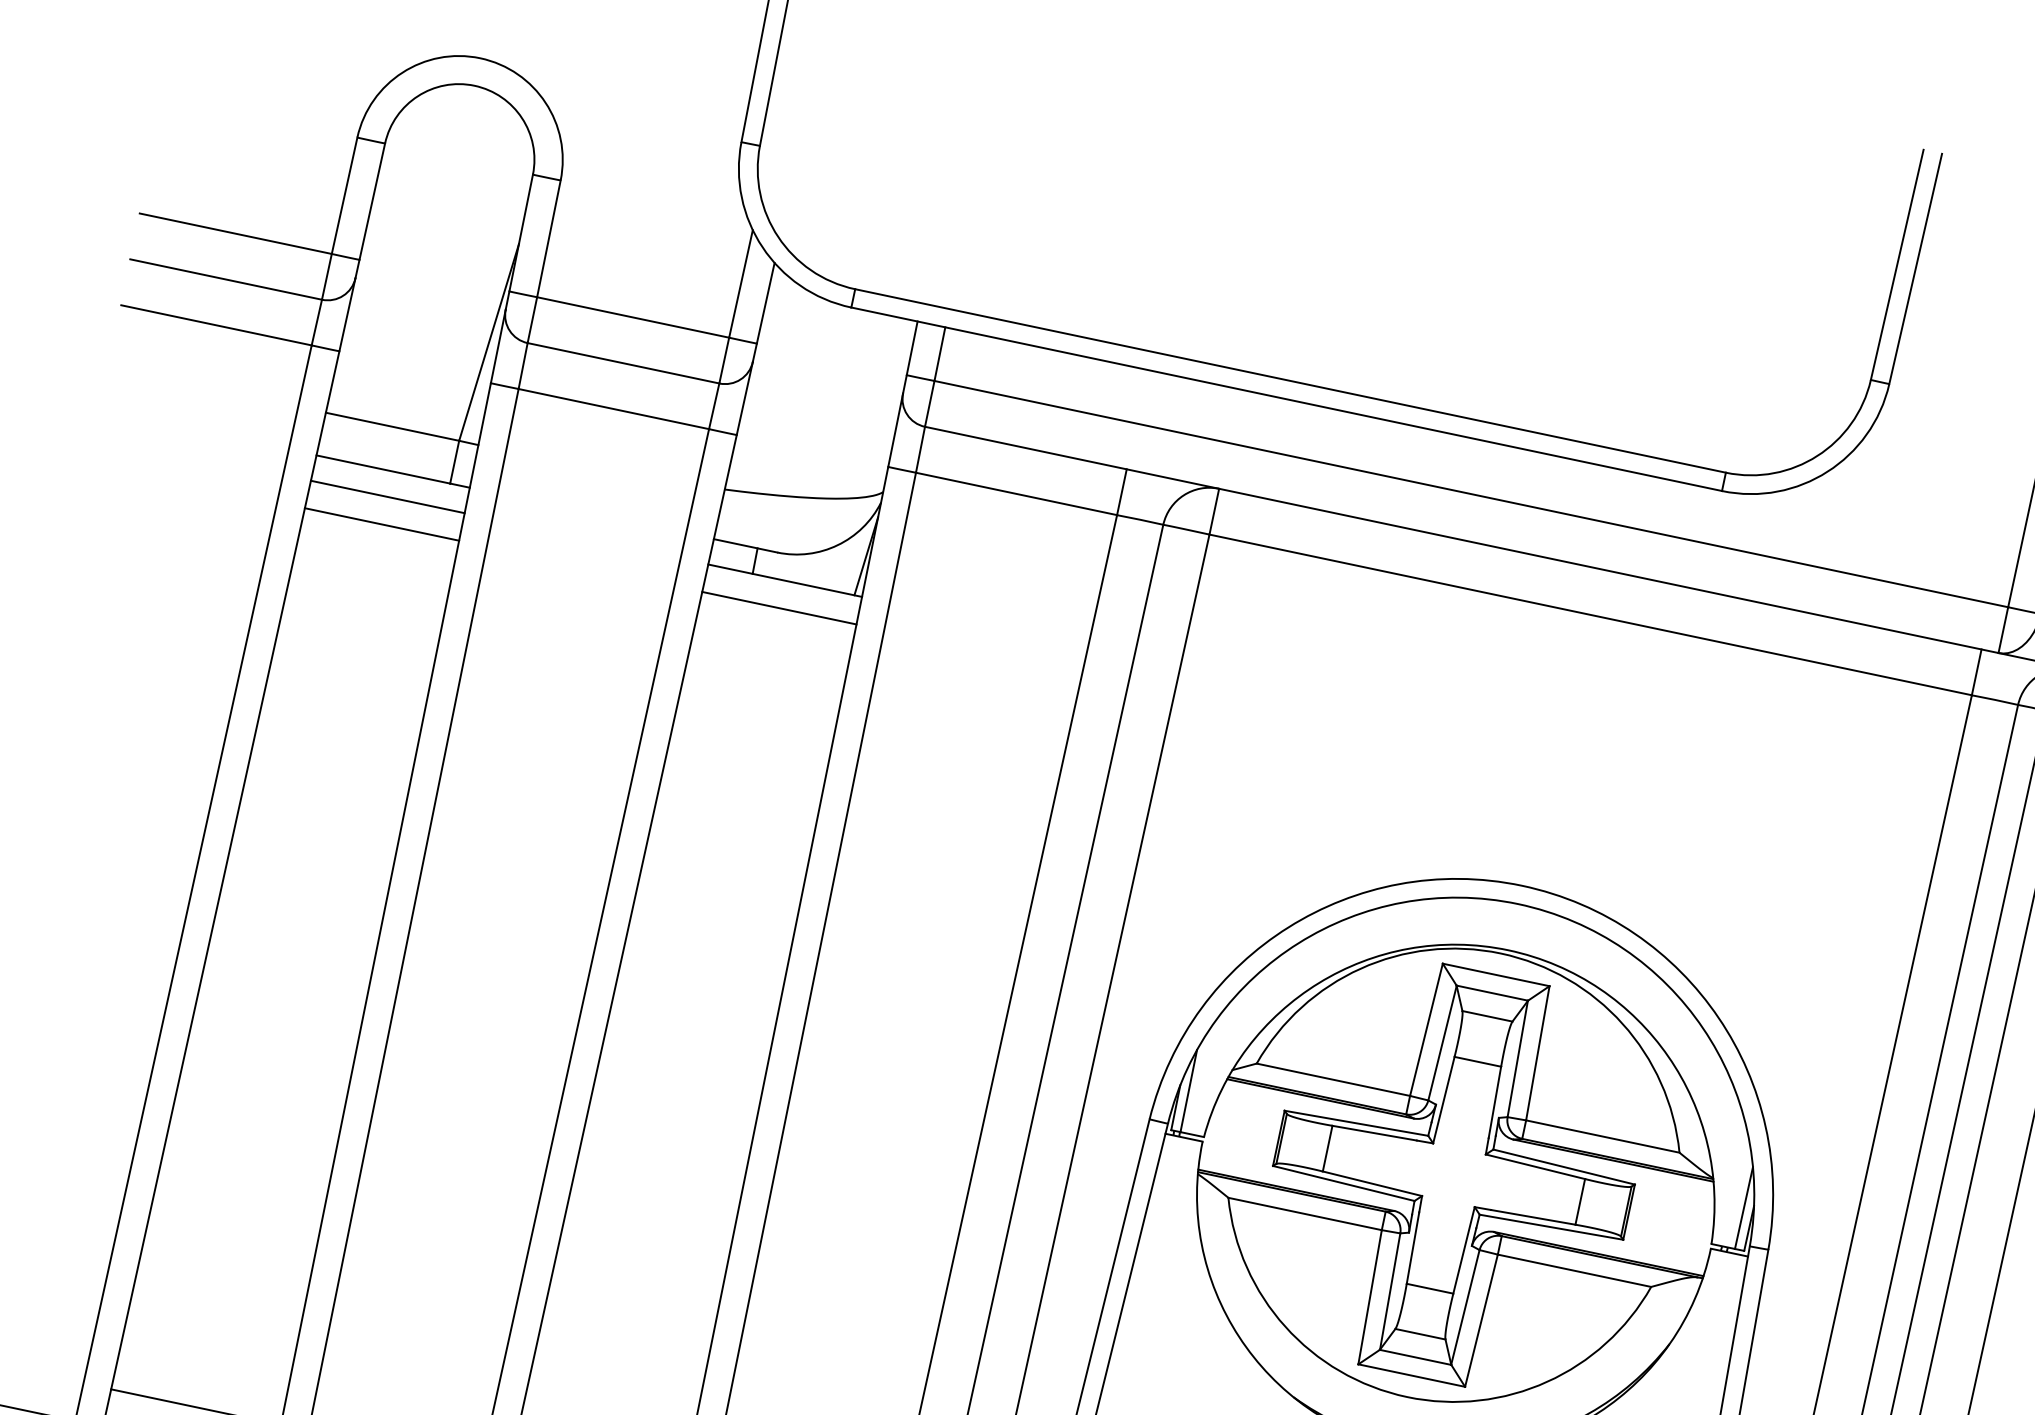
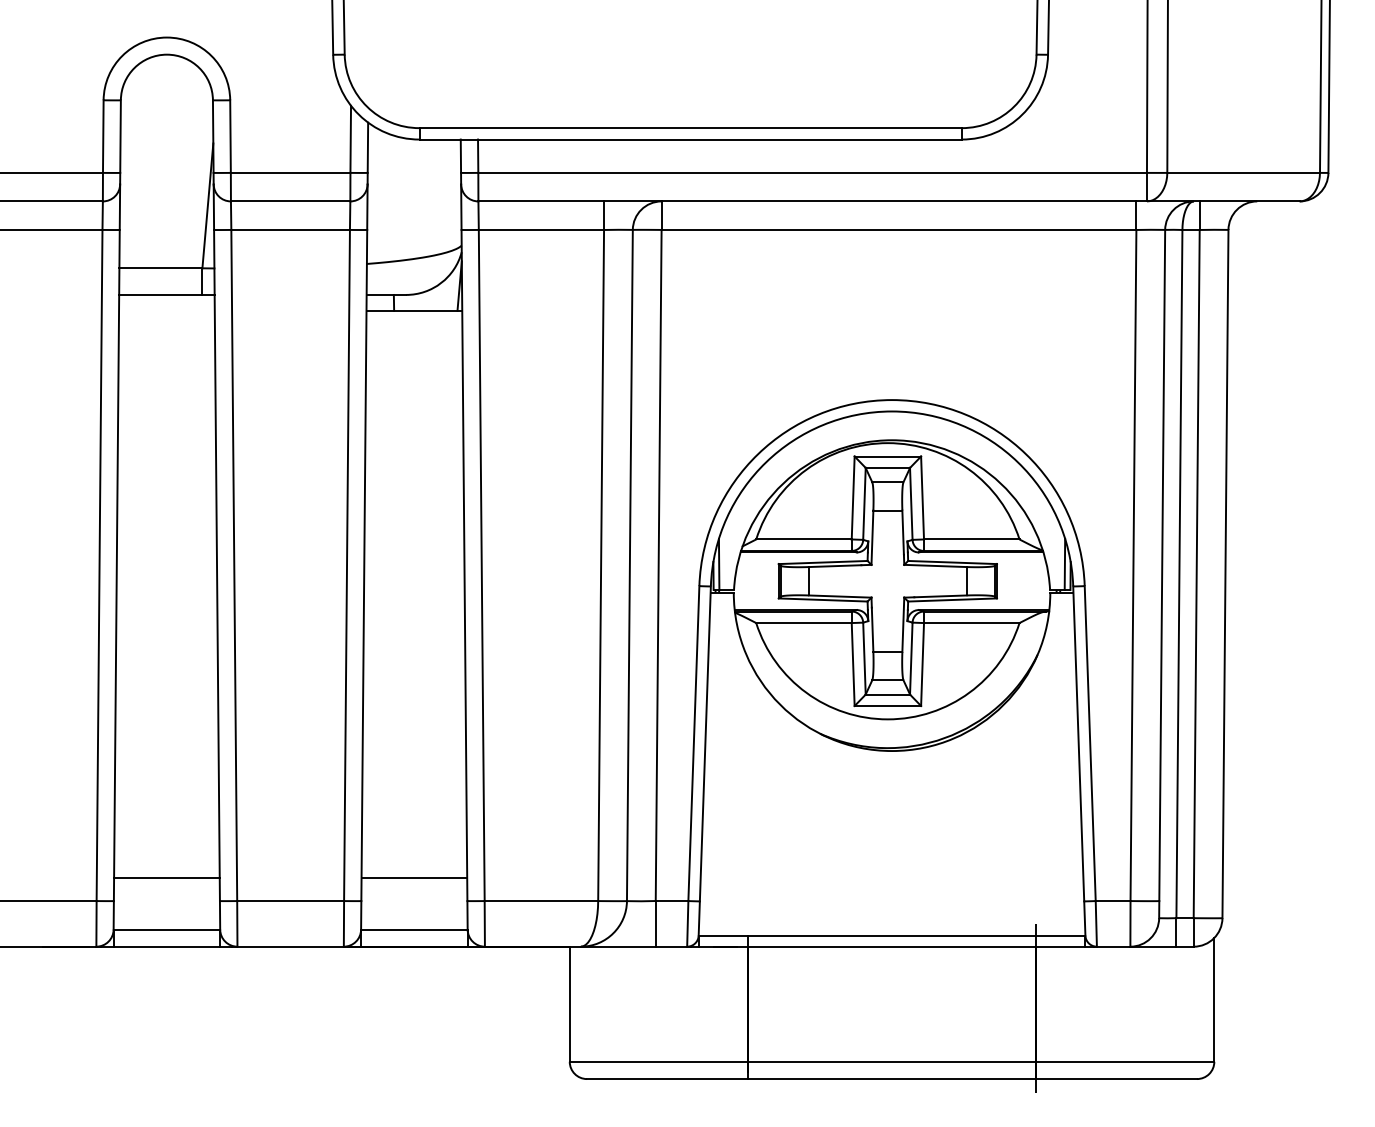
line: (387, 496) -> (166, 310), removed
line: (381, 523) -> (166, 327), removed
line: (779, 607) -> (414, 327), removed

